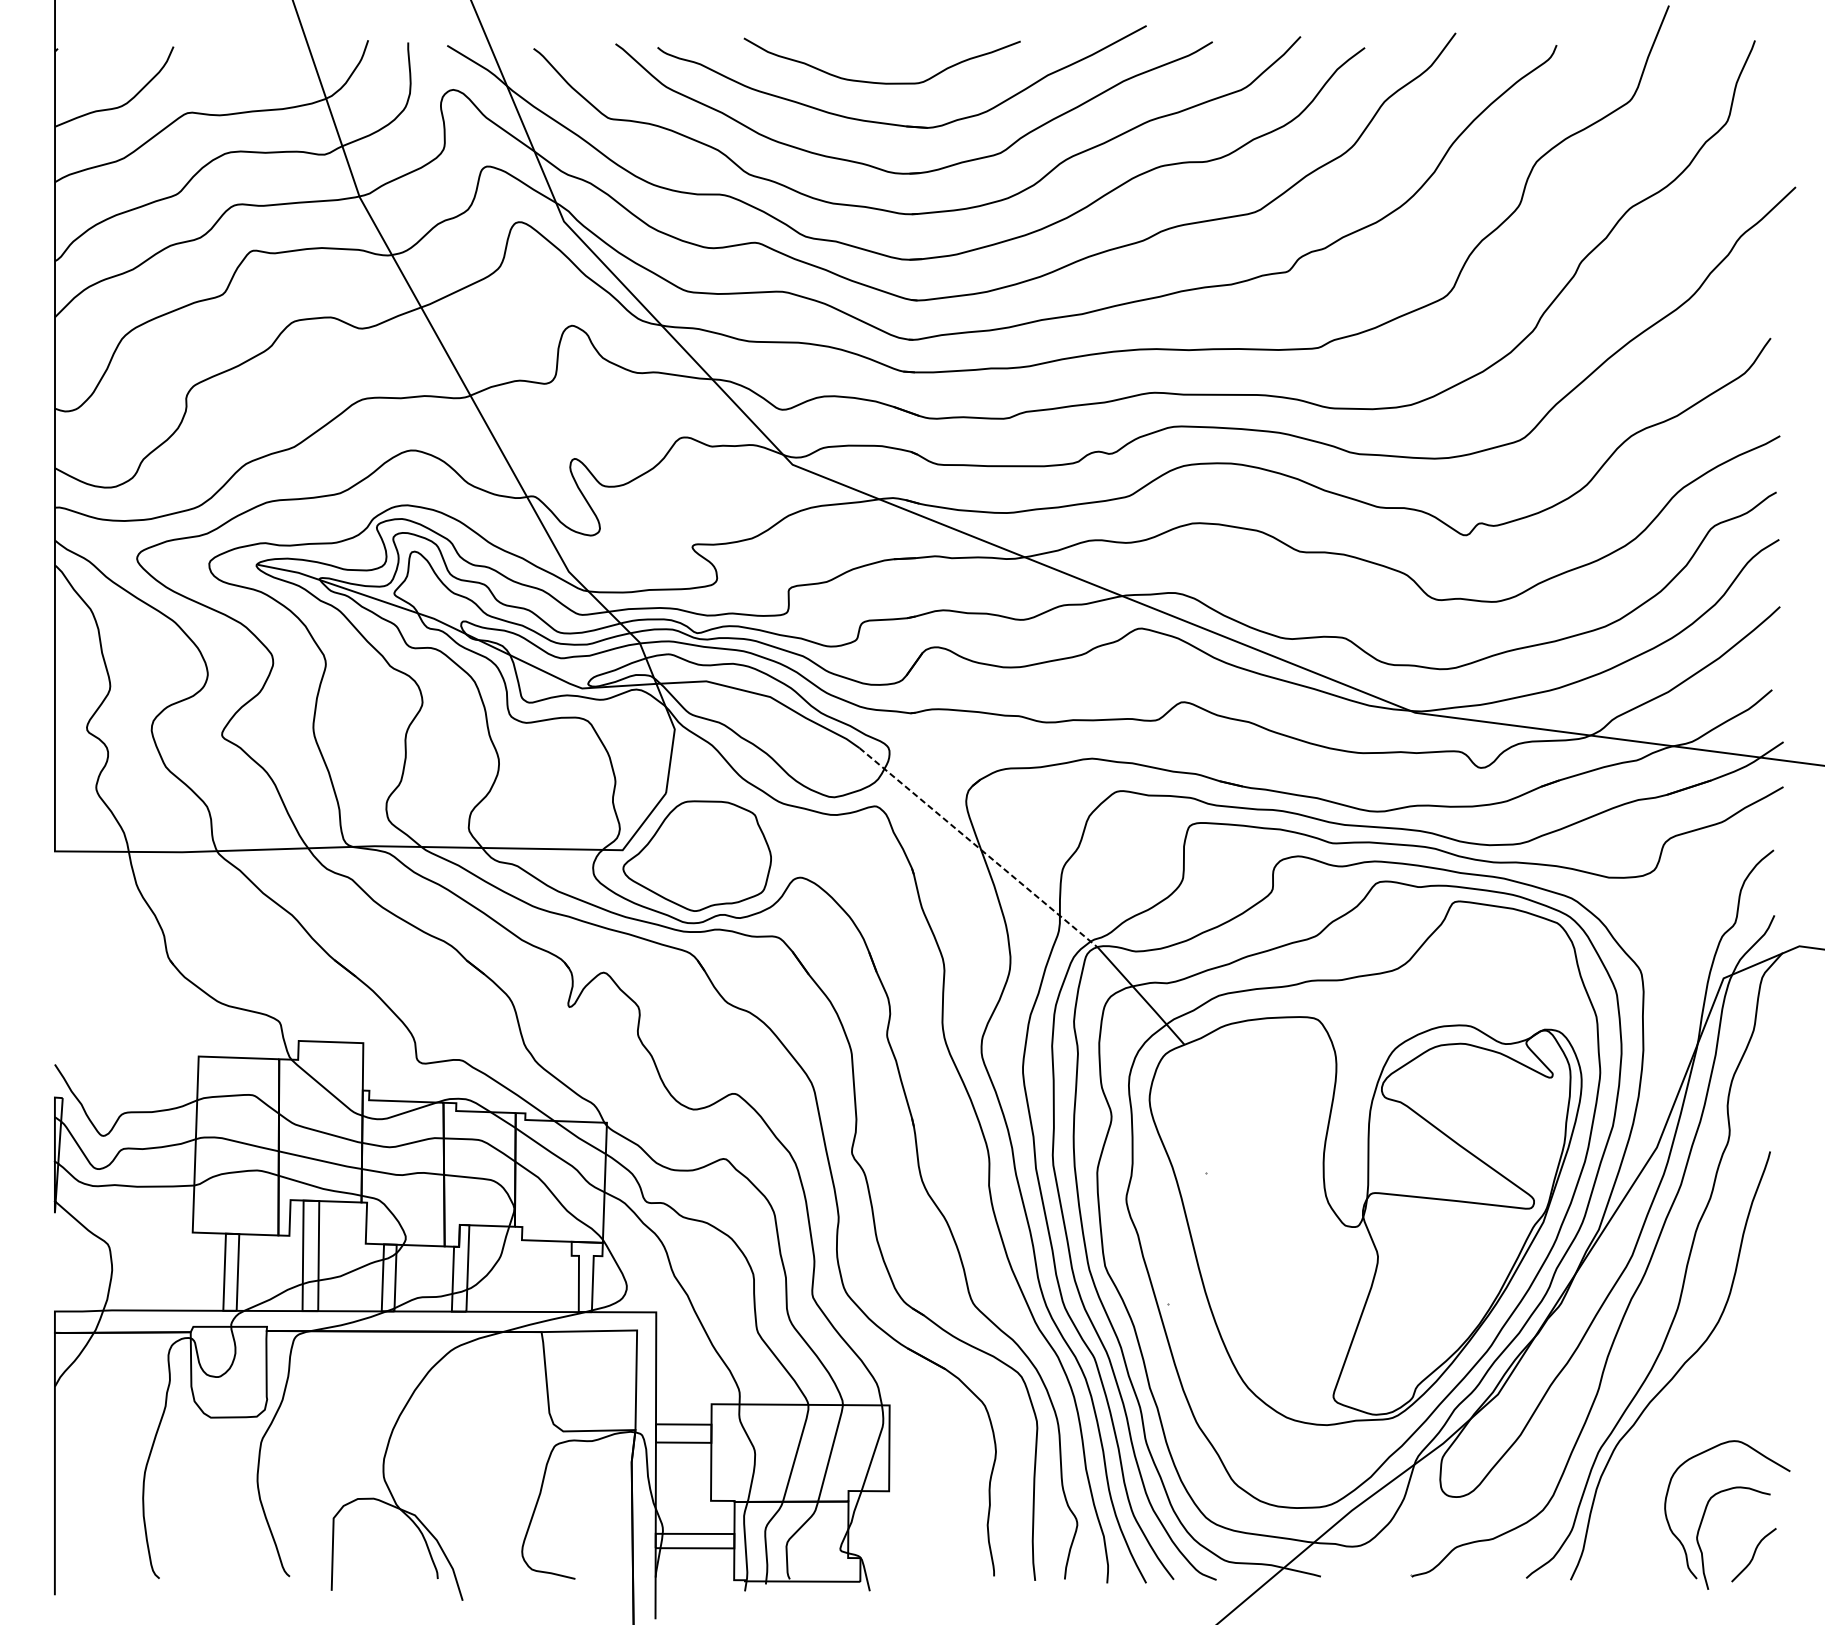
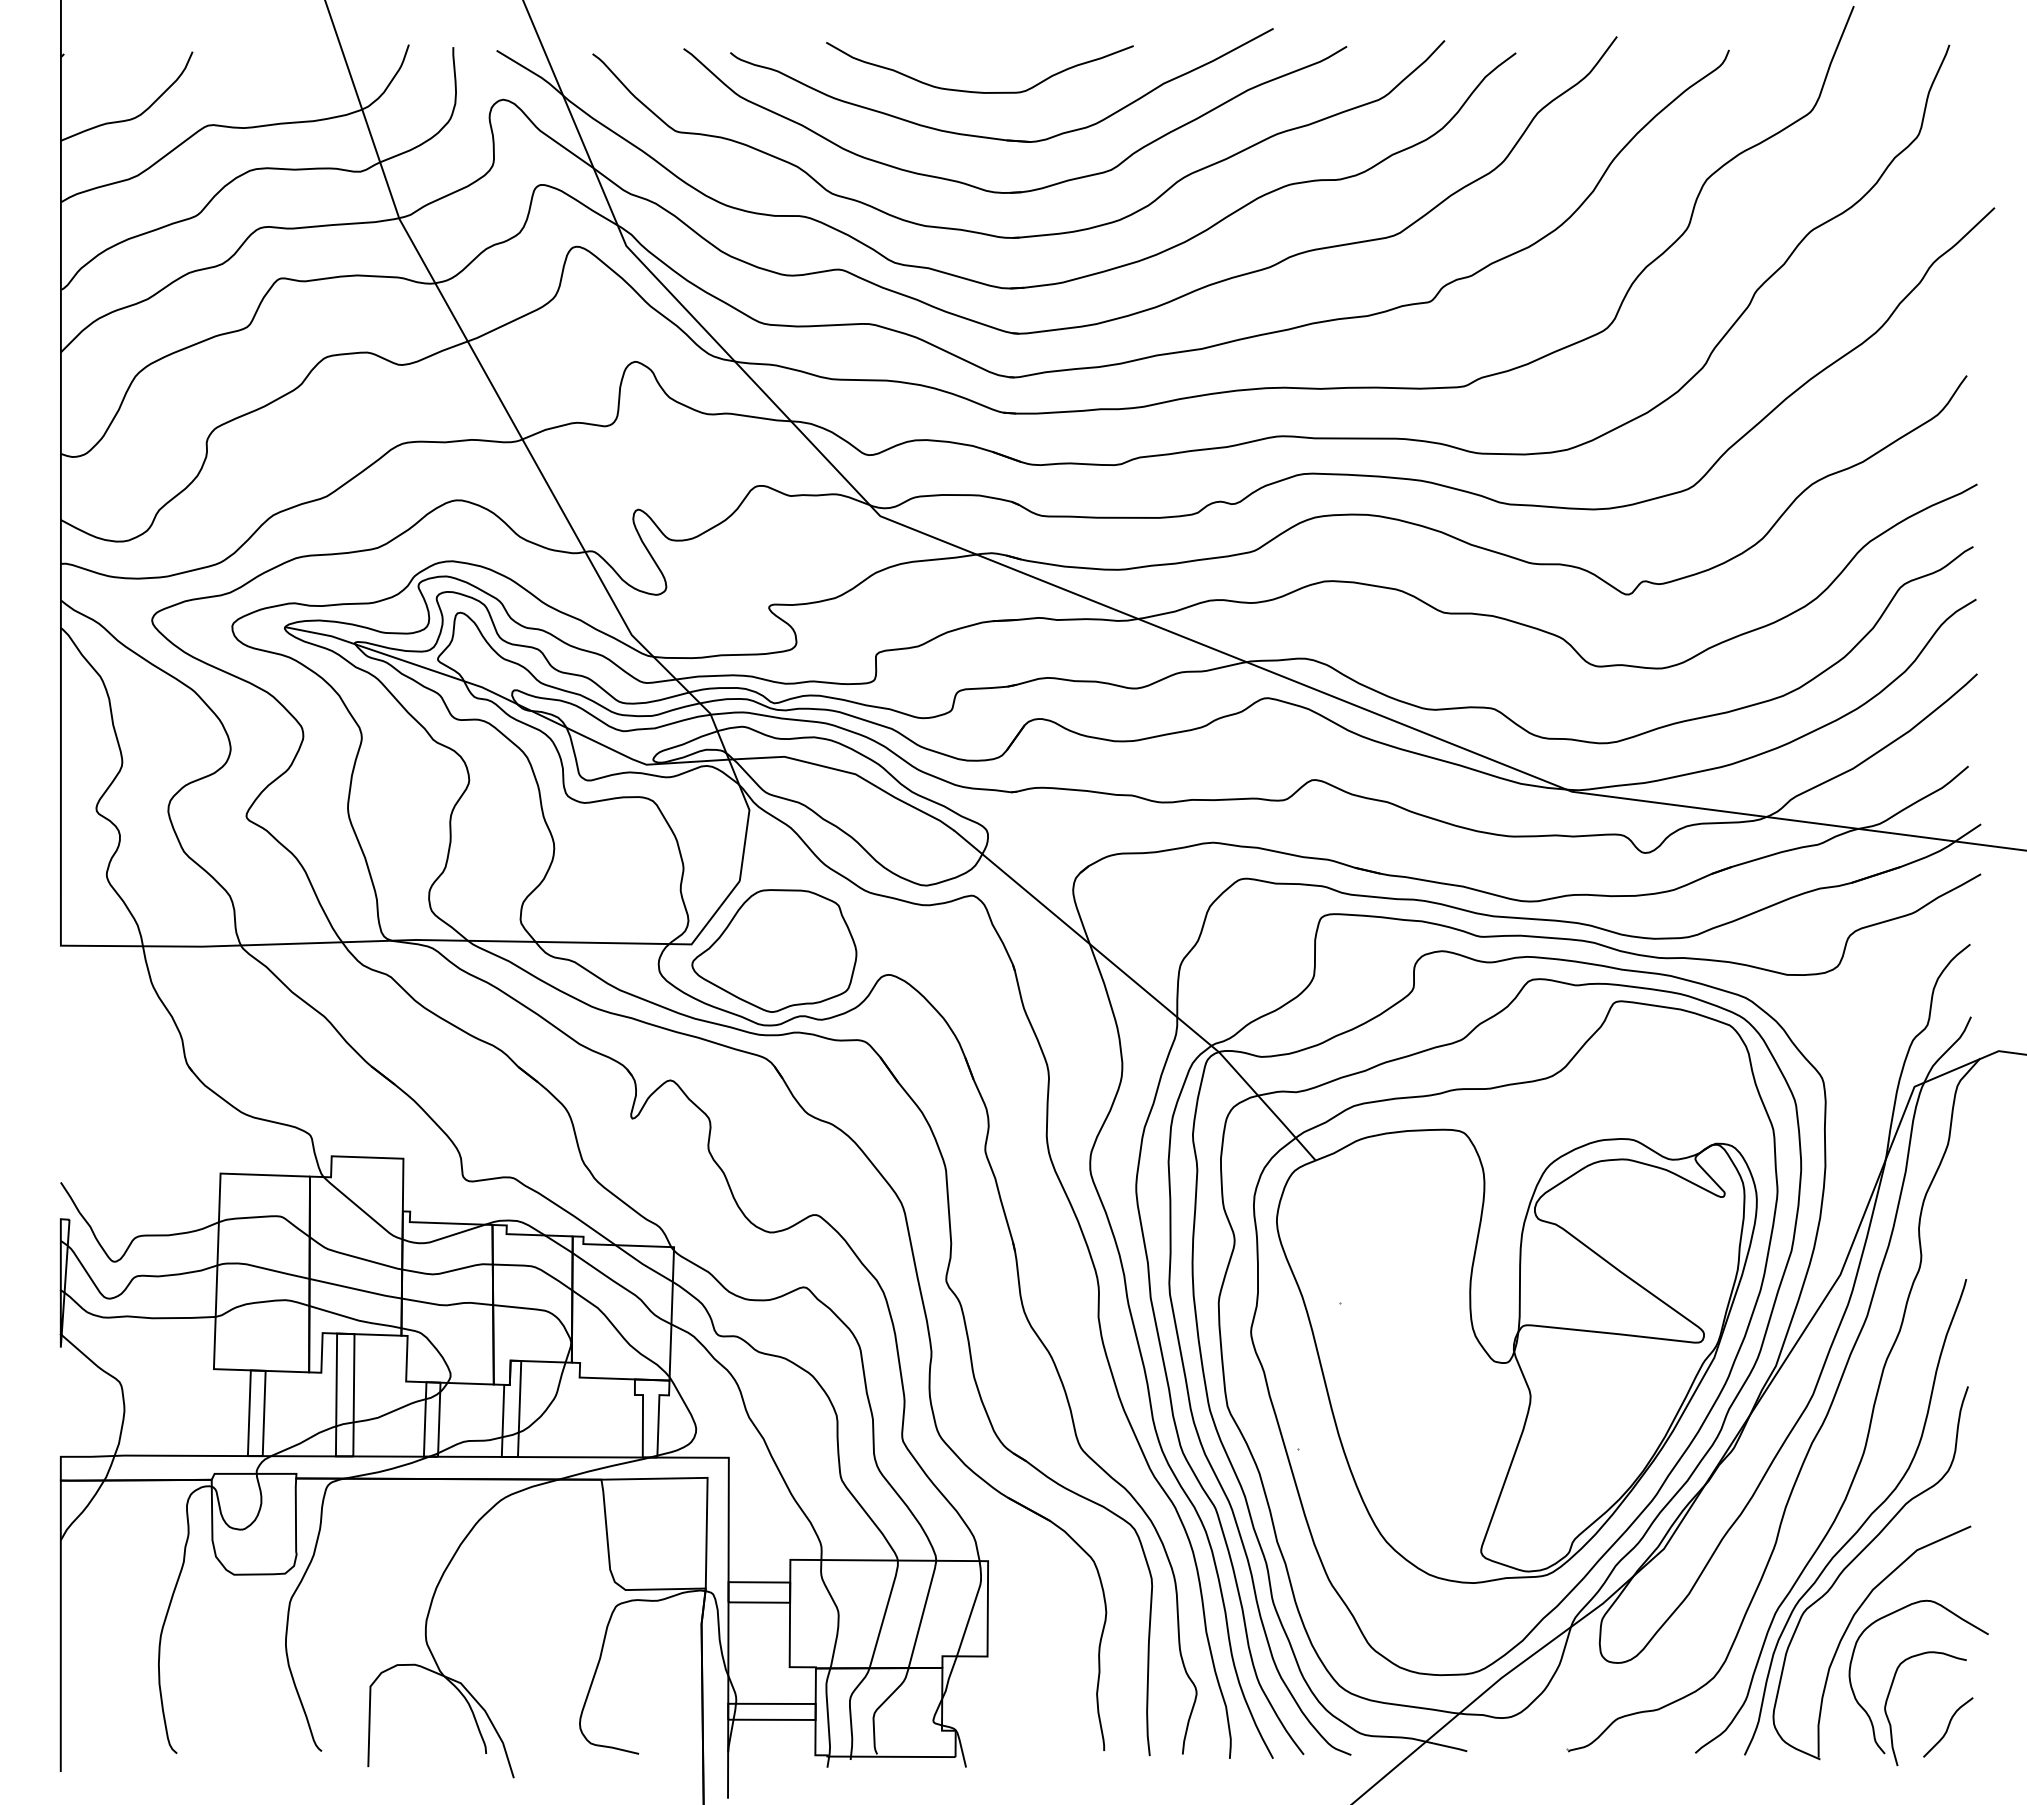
line: (979, 847) -> (1087, 941), dashed -> solid
part: (1692, 1423) -> (1880, 1581), added

